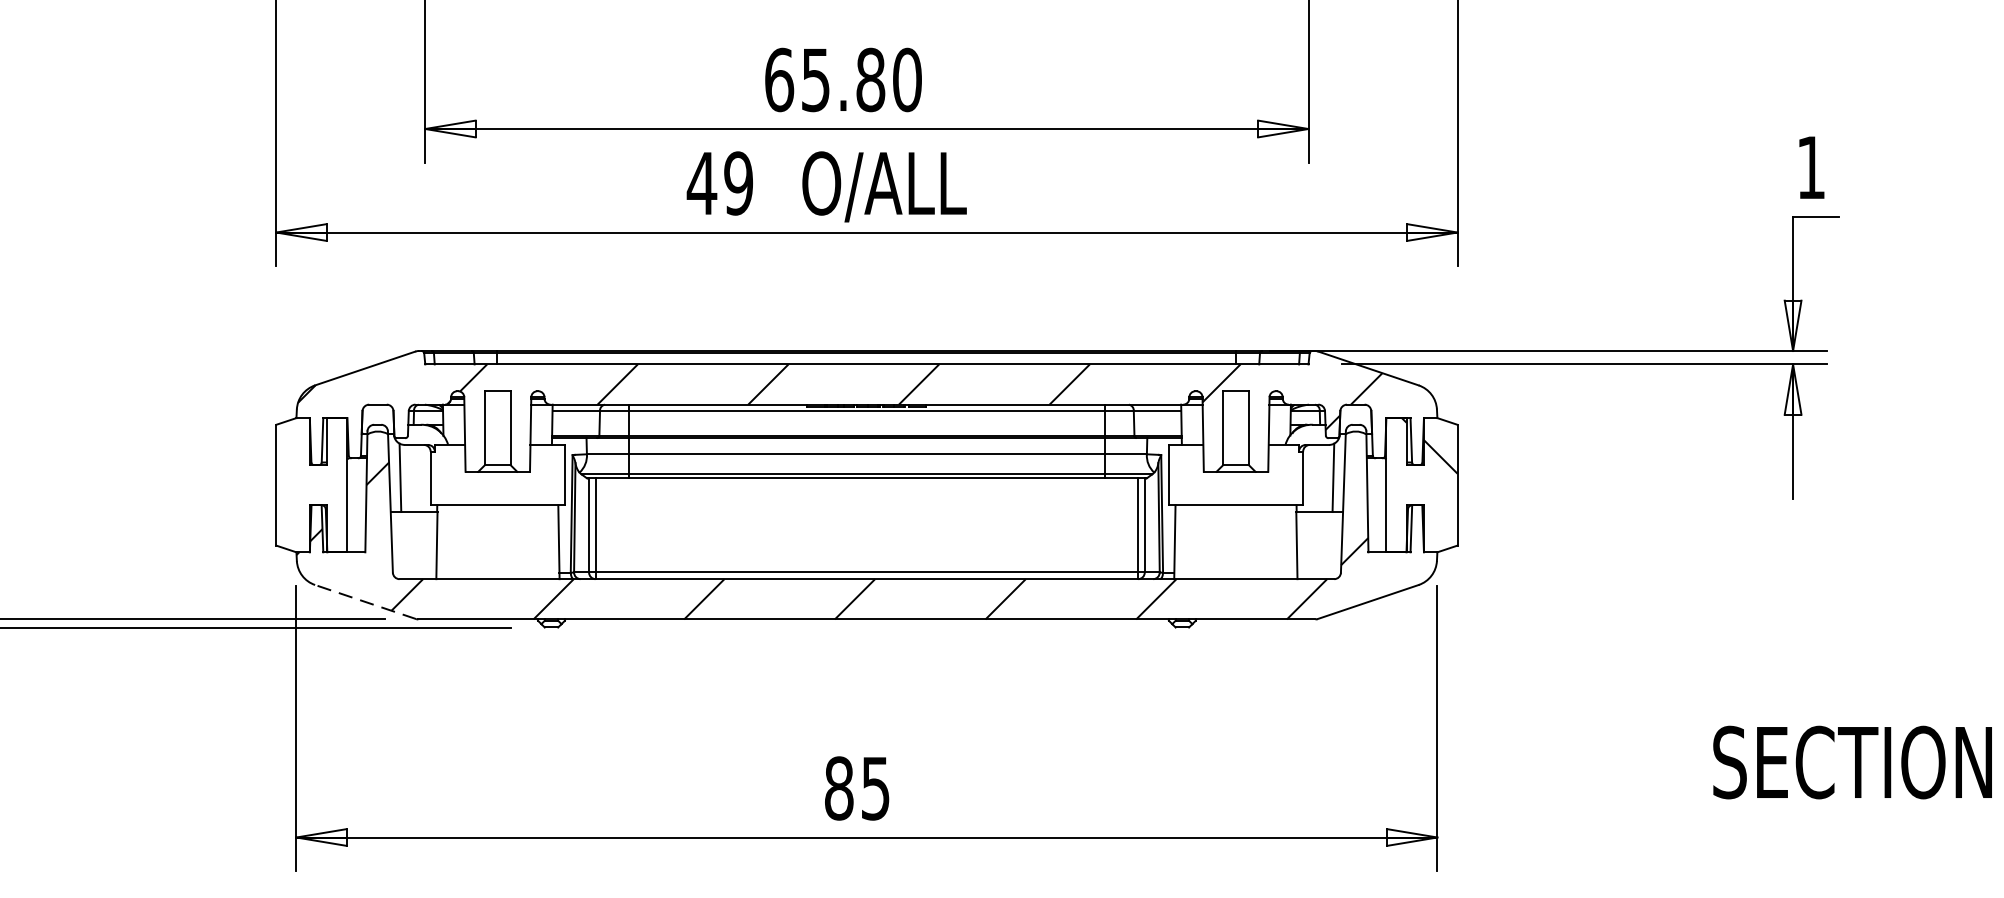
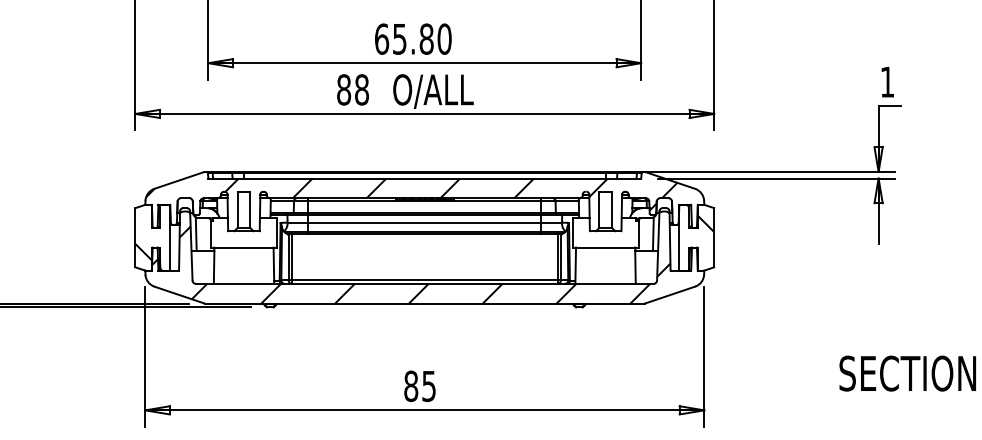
text: (719, 182) -> (352, 89), 49 -> 88
hatch: (311, 484) -> (152, 237), added
line: (364, 601) -> (178, 294), dashed -> solid

